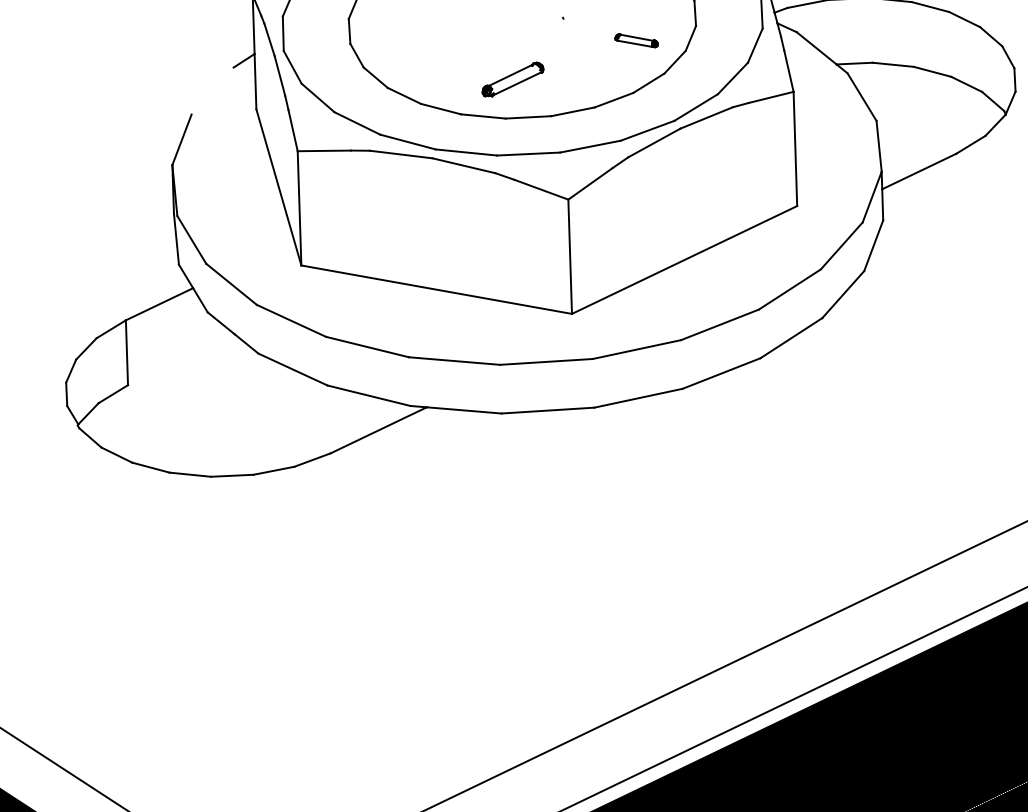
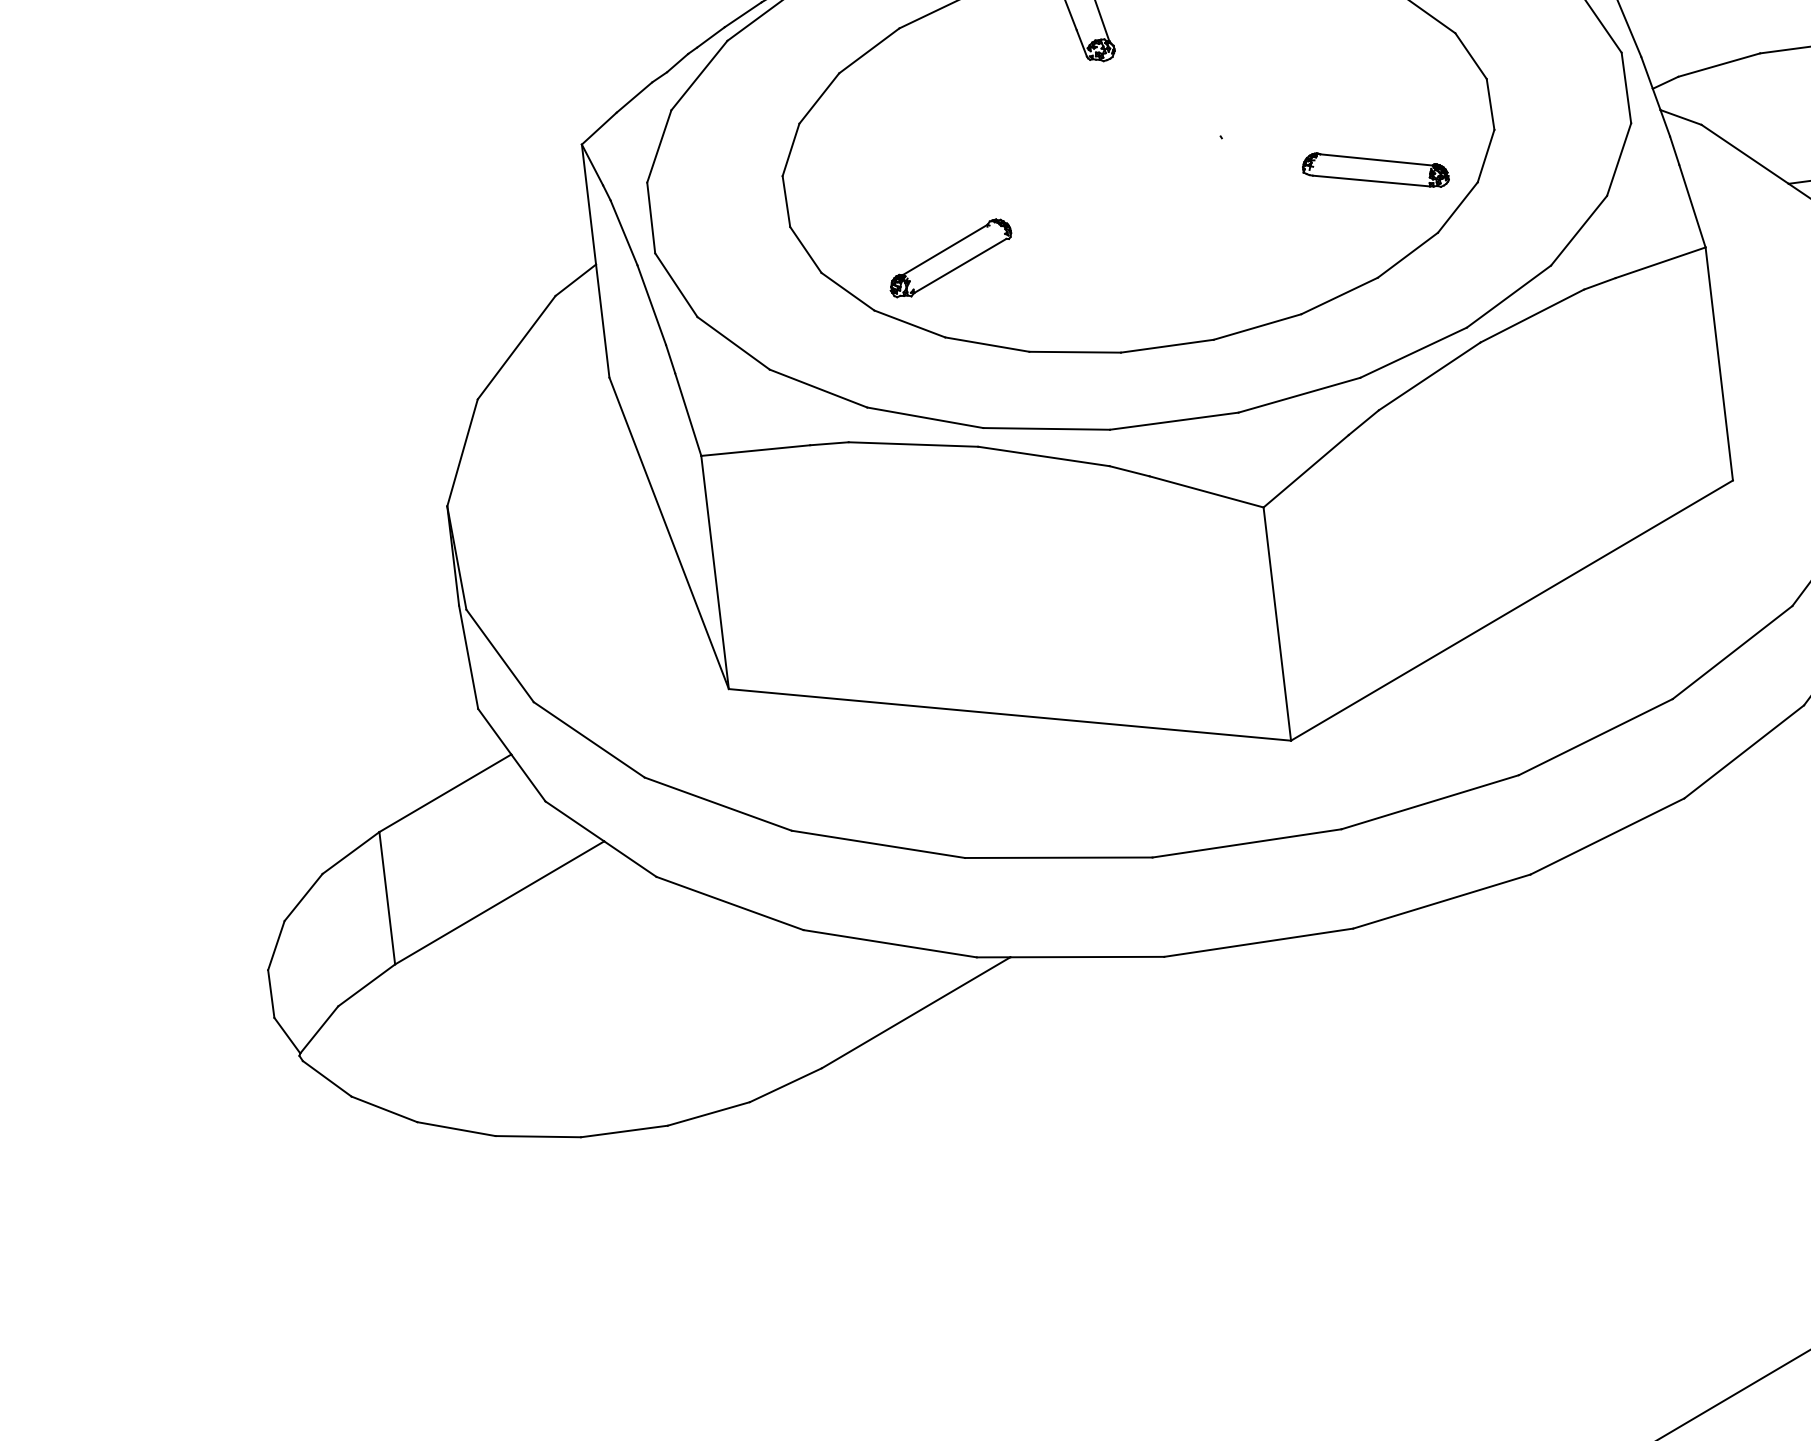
part: (636, 40) -> (1375, 169), size x1.67
part: (512, 79) -> (949, 257), moved
line: (212, 90) -> (516, 346), added
line: (181, 359) -> (500, 902), added

